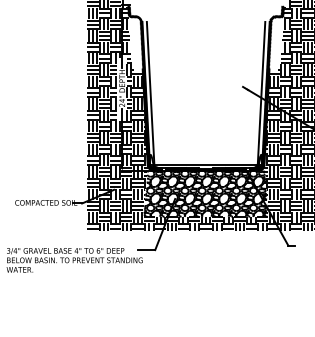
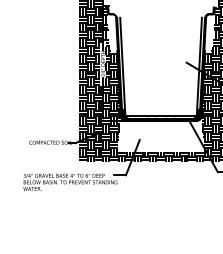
hatch: (205, 193) -> (160, 136), removed

